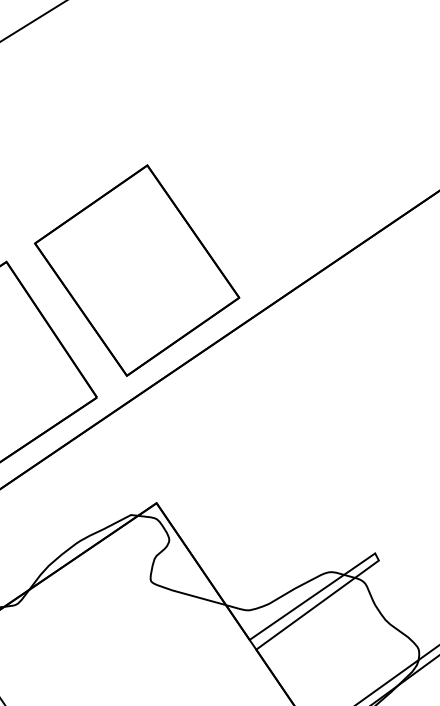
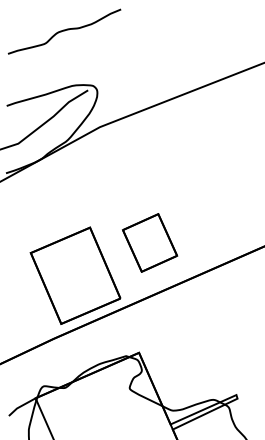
part: (135, 269) -> (149, 242), size x0.6

